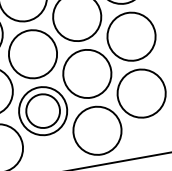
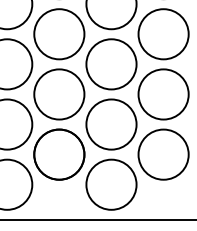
circle: (43, 110) -> (59, 154), size x1.43

